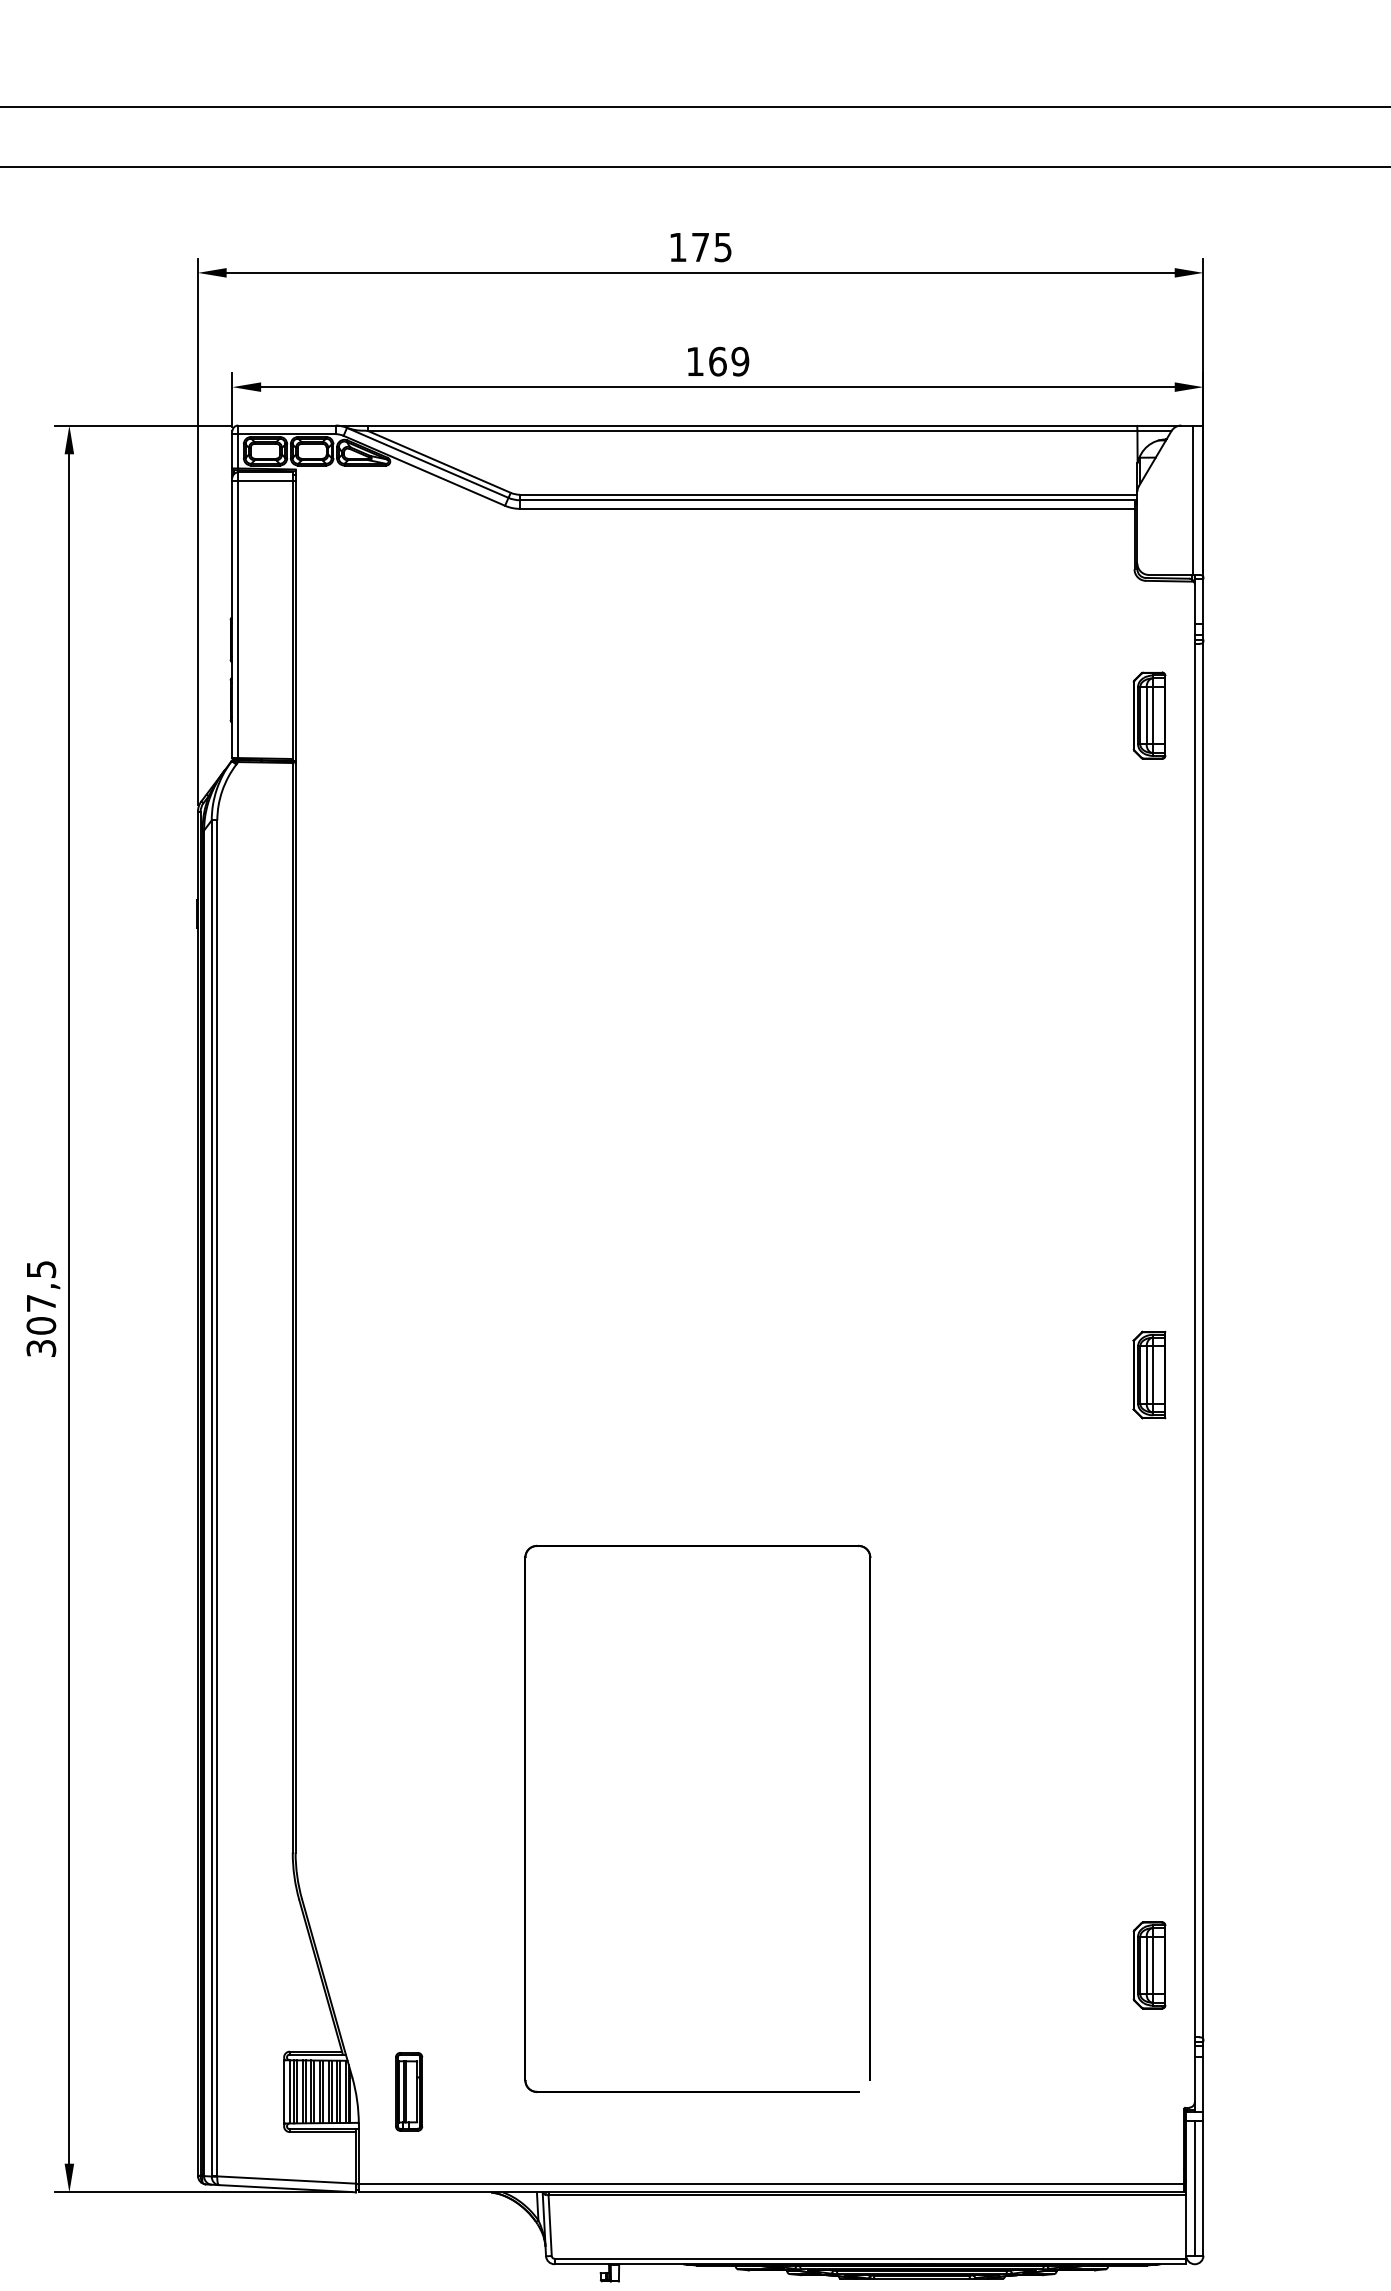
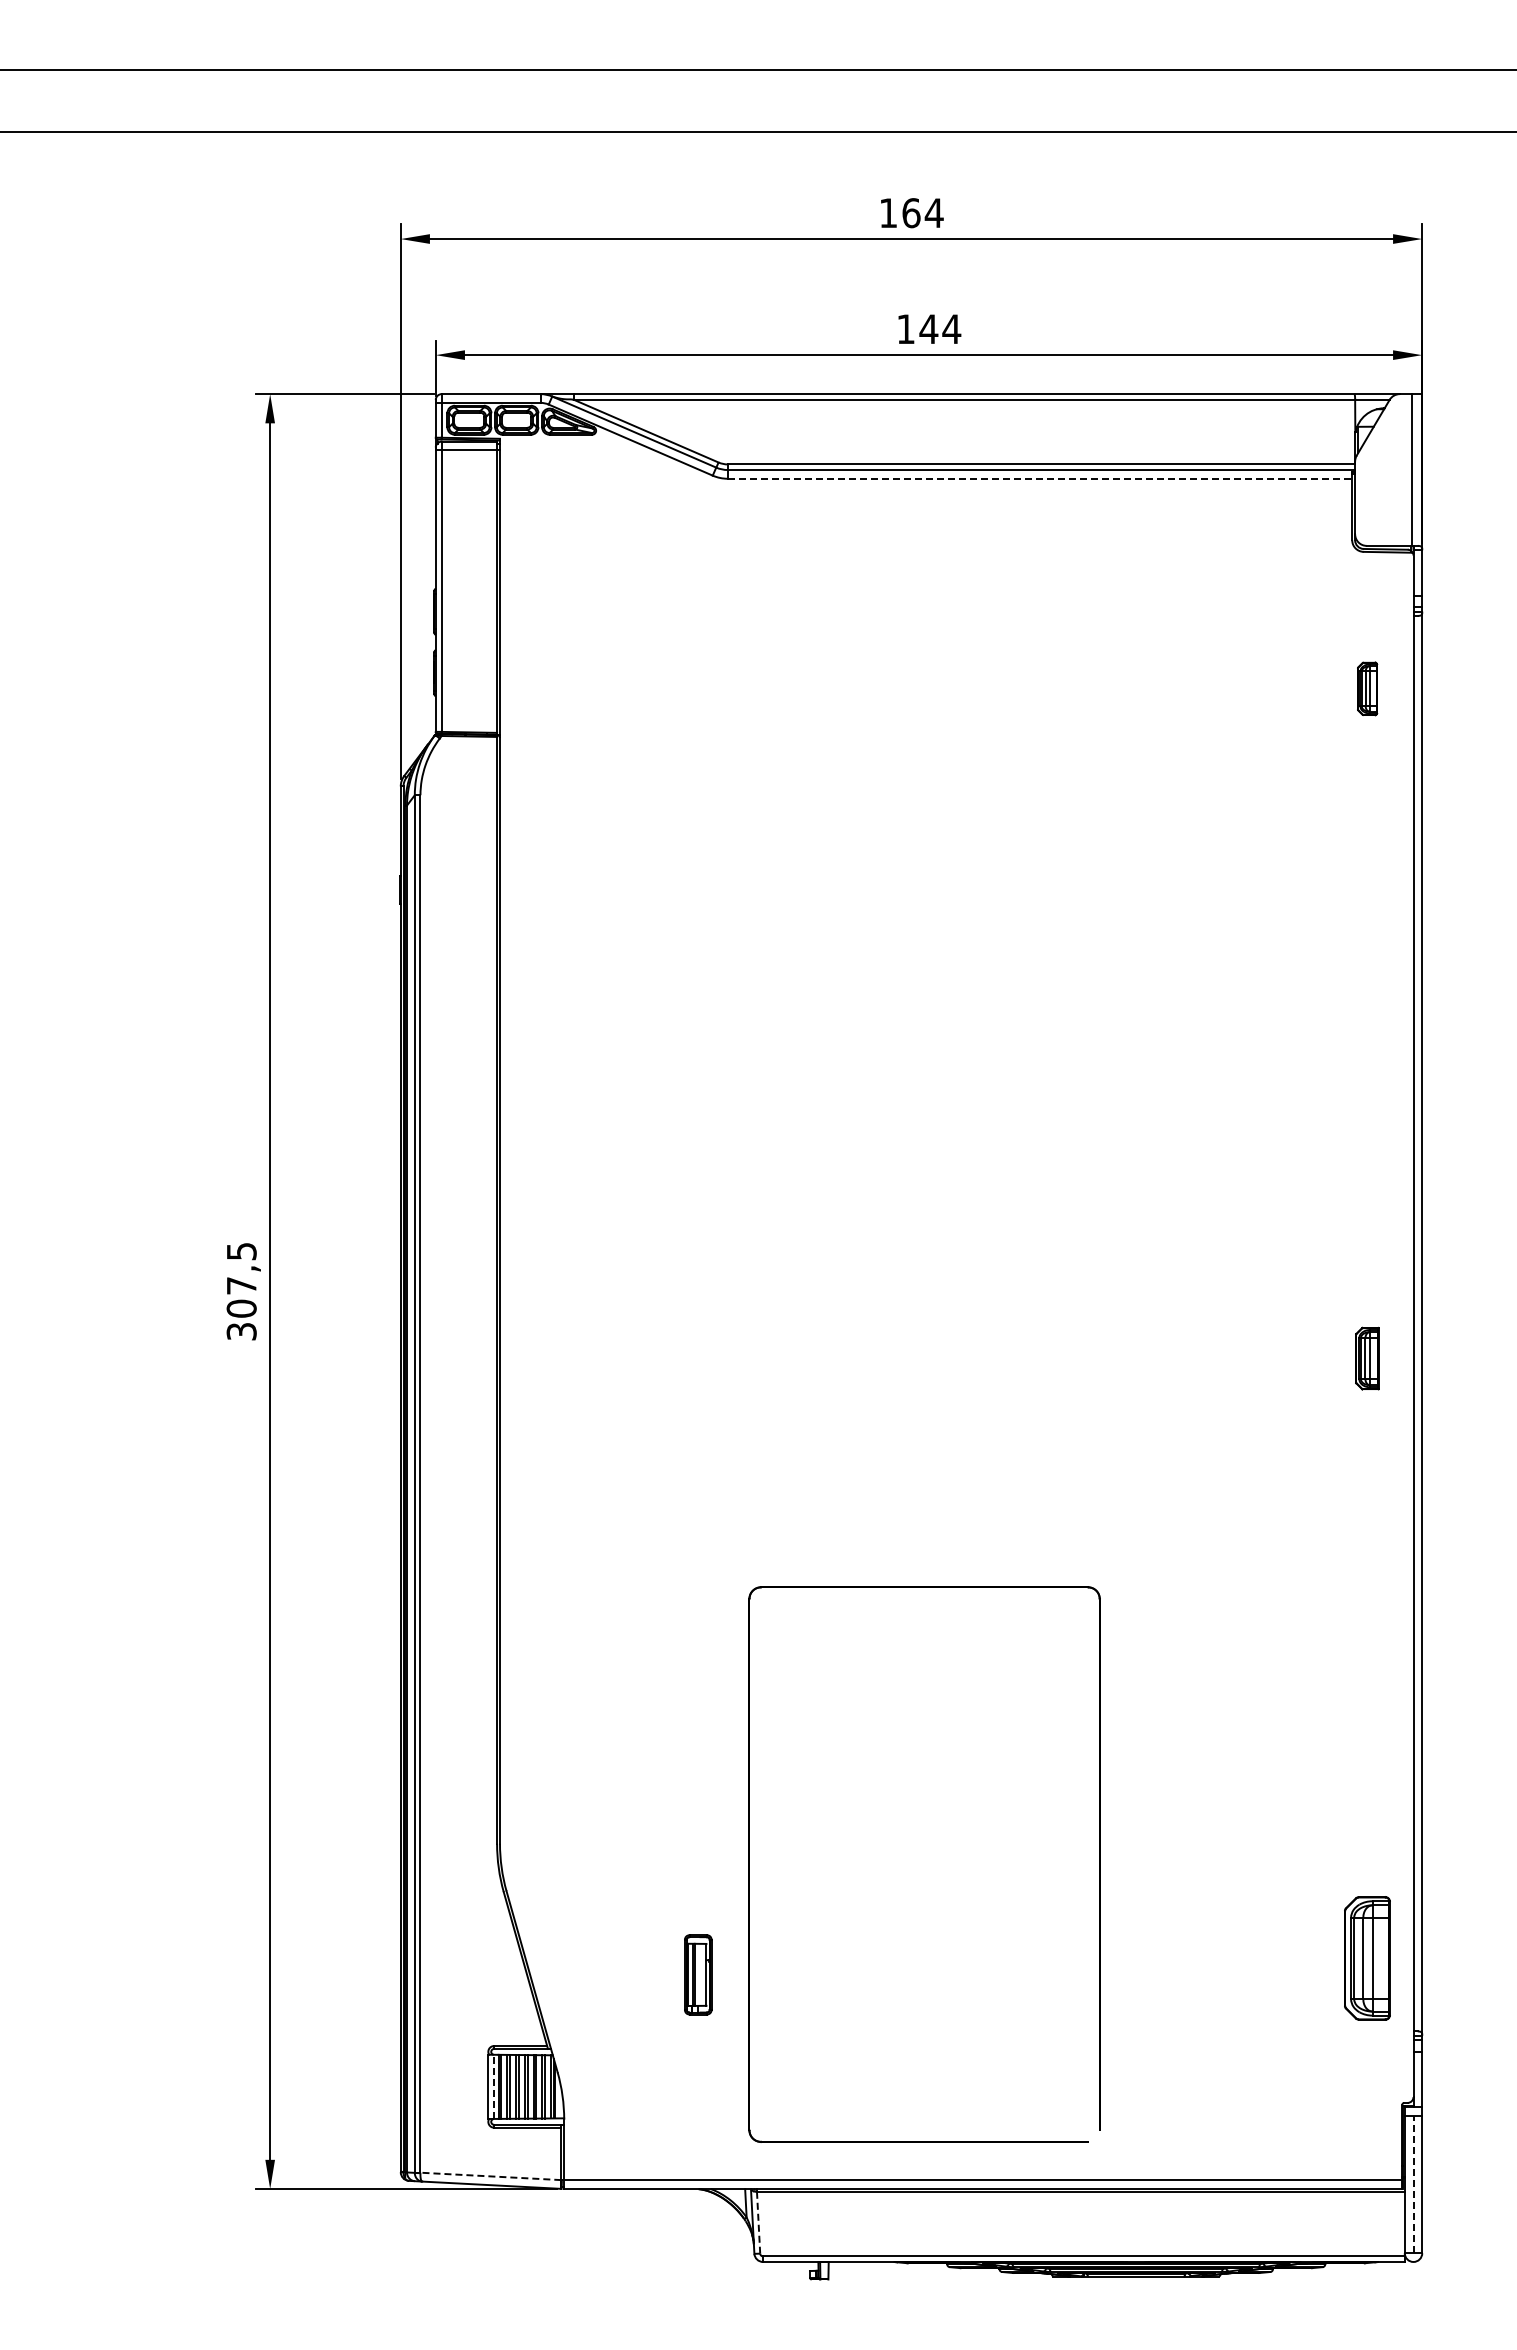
text: (711, 247) -> (922, 213), 175 -> 164
text: (729, 361) -> (940, 329), 169 -> 144
line: (827, 508) -> (1040, 478), solid -> dashed
part: (1149, 715) -> (1367, 688), size x0.6
part: (1149, 1374) -> (1367, 1358), size x0.7
part: (525, 1818) -> (749, 1864), moved
part: (1149, 1965) -> (1367, 1958), size x1.4
line: (289, 2091) -> (493, 2086), solid -> dashed
part: (409, 2091) -> (698, 1974), moved
line: (286, 2180) -> (490, 2176), solid -> dashed
line: (1194, 2187) -> (1413, 2184), solid -> dashed
line: (550, 2225) -> (758, 2222), solid -> dashed

